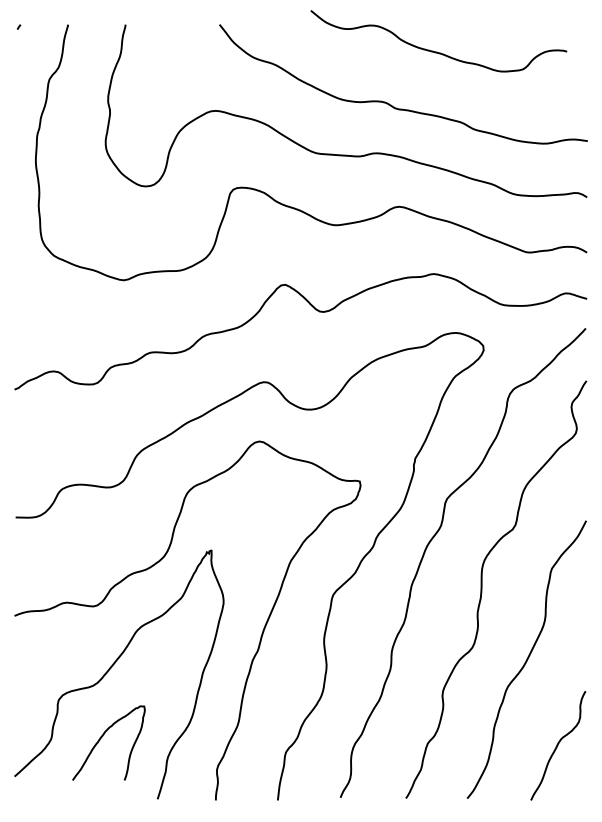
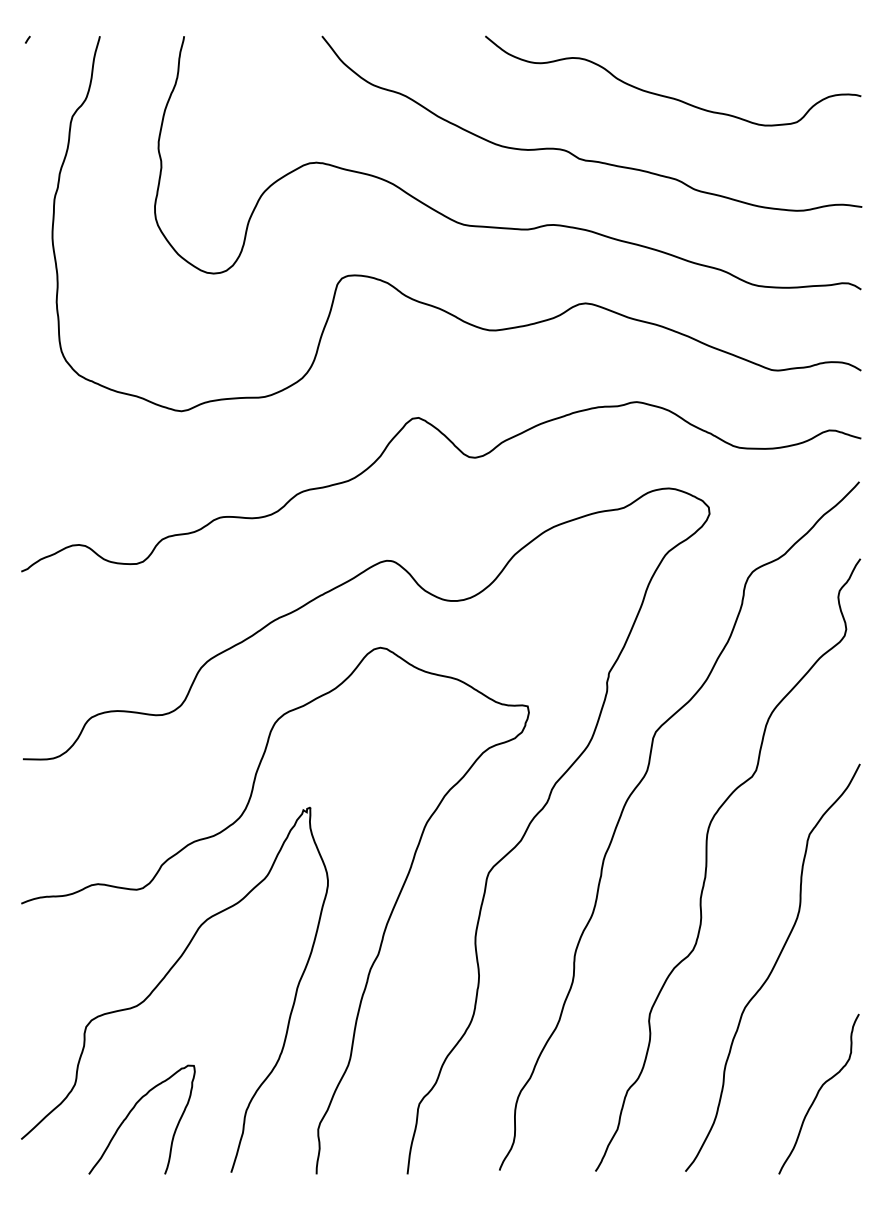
curve: (437, 51) -> (671, 96), moved
curve: (103, 736) -> (134, 1109), moved

